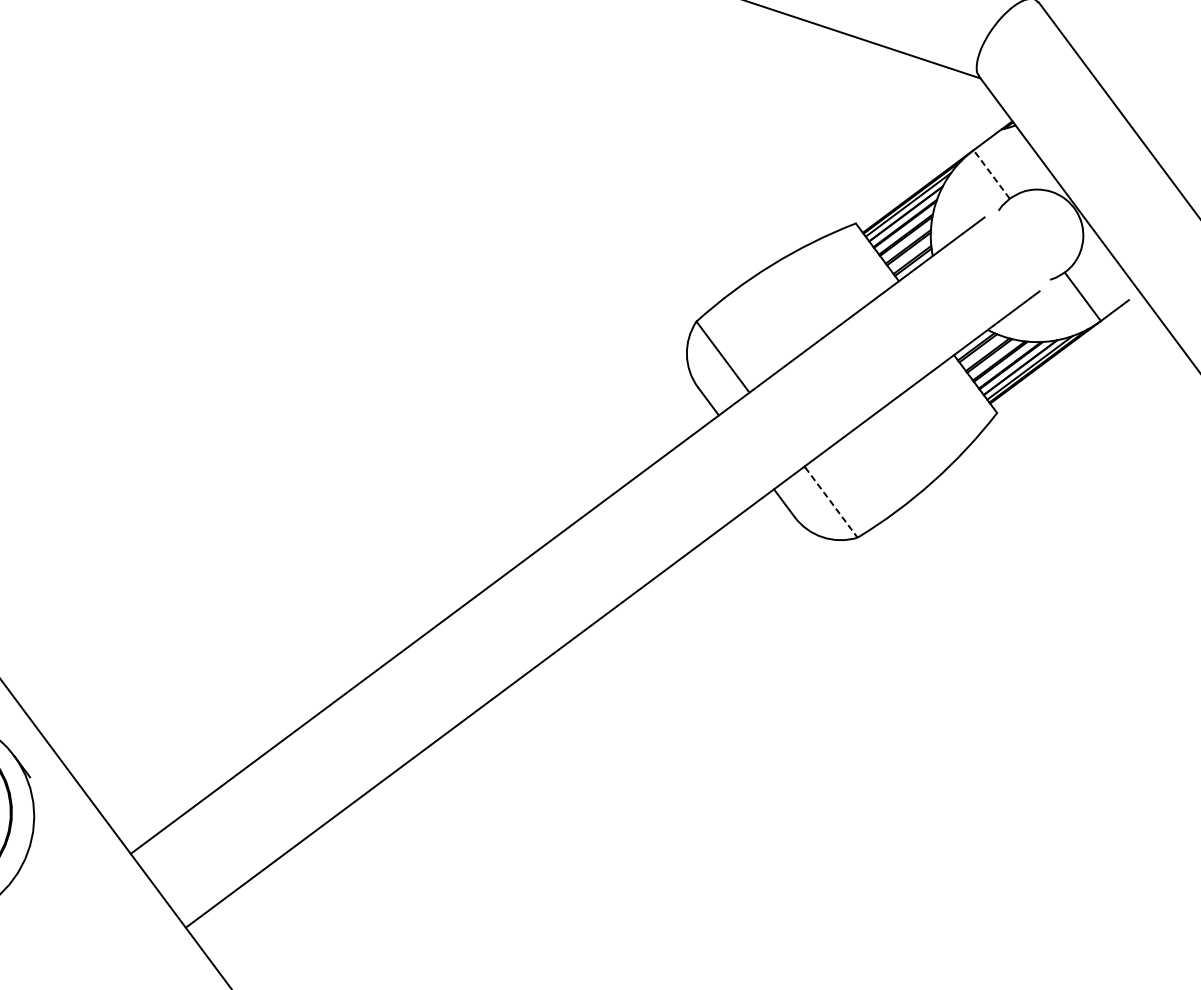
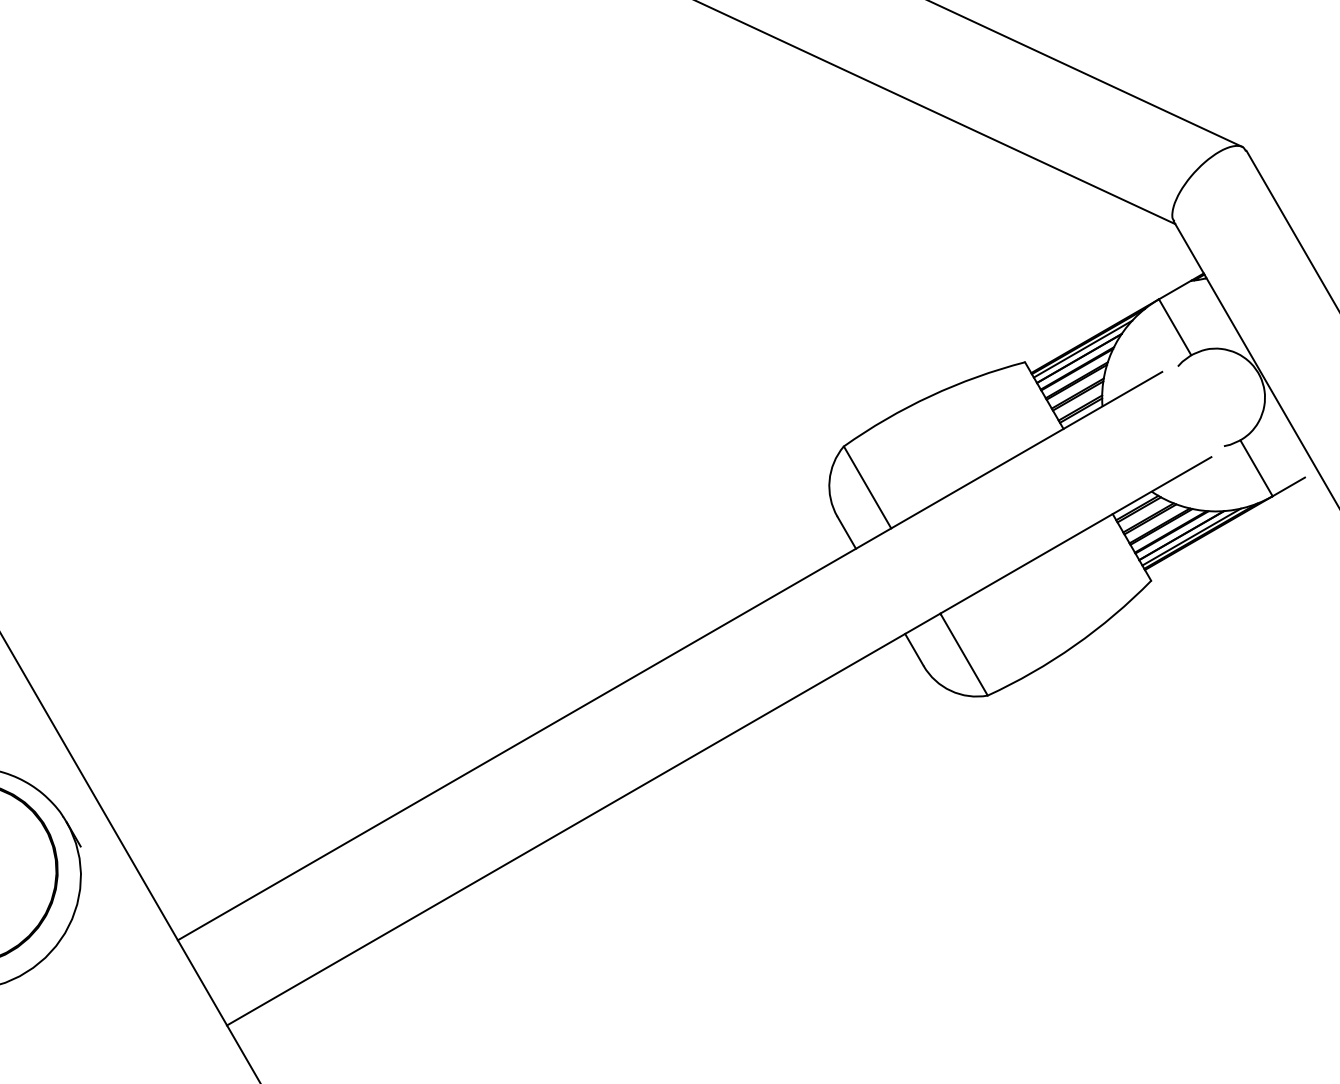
line: (991, 173) -> (1174, 326), dashed -> solid
line: (831, 502) -> (964, 655), dashed -> solid

